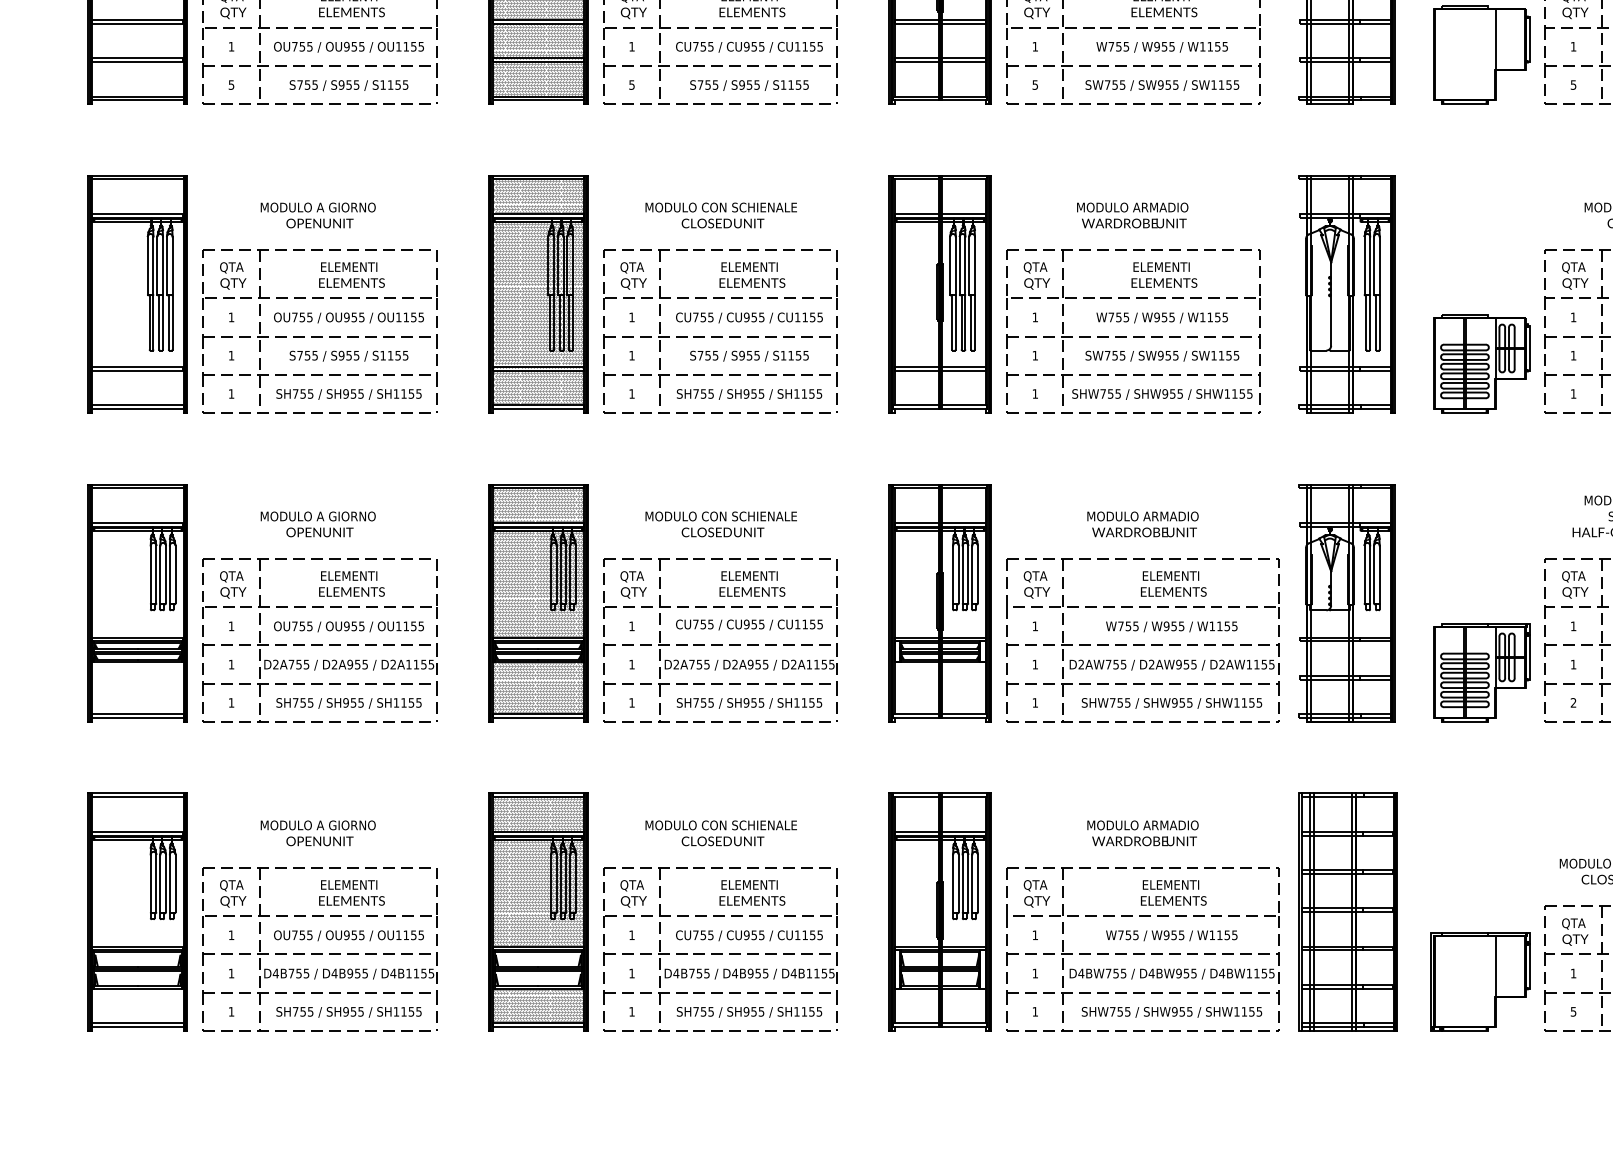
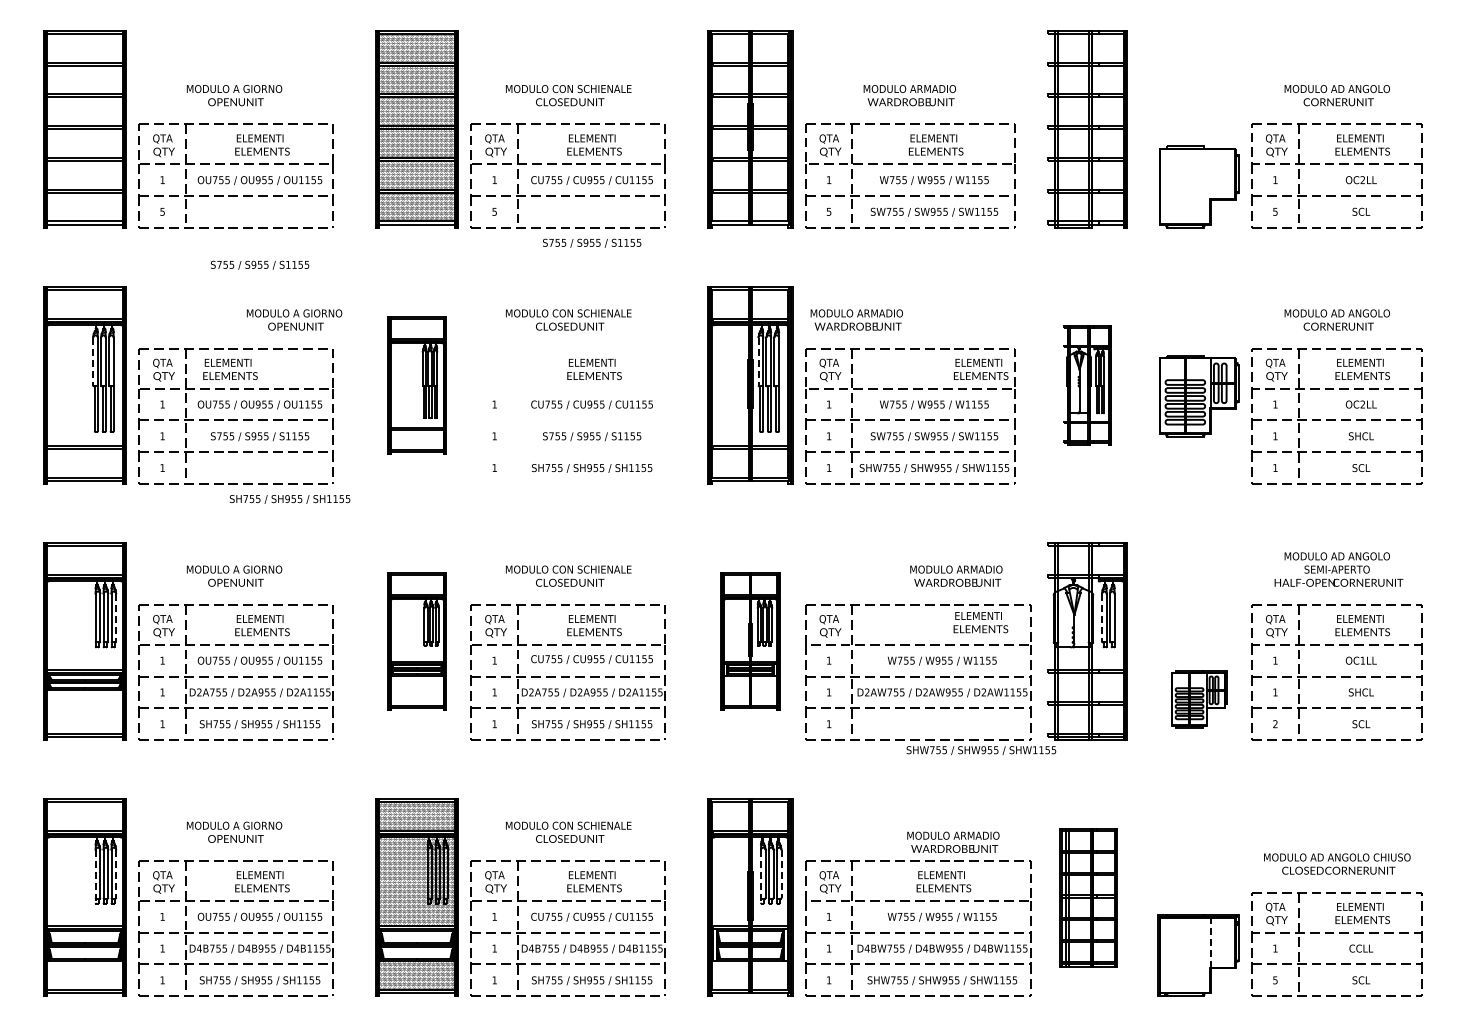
line: (1495, 38) -> (1210, 173), removed
text: (349, 84) -> (260, 264), moved
text: (749, 84) -> (592, 242), moved
text: (318, 214) -> (294, 319), moved
text: (1132, 214) -> (856, 319), moved
line: (148, 265) -> (93, 361), solid -> dashed
line: (950, 265) -> (758, 361), solid -> dashed
text: (351, 275) -> (230, 369), moved
text: (1164, 275) -> (981, 369), moved
part: (537, 294) -> (416, 385), size x0.7
part: (1346, 294) -> (1087, 385), size x0.6
part: (719, 331) -> (567, 416), removed
part: (1482, 364) -> (1199, 396), moved
text: (348, 394) -> (289, 499), moved
text: (1143, 523) -> (956, 575), moved
line: (175, 574) -> (116, 617), solid -> dashed
line: (1365, 574) -> (1102, 617), solid -> dashed
text: (1173, 583) -> (980, 622), moved
part: (537, 603) -> (416, 641), size x0.7
part: (940, 603) -> (750, 641), size x0.7
part: (1482, 673) -> (1199, 699), size x0.7
text: (1172, 703) -> (981, 750), moved
text: (1143, 832) -> (953, 841), moved
line: (175, 882) -> (116, 873), solid -> dashed
line: (977, 882) -> (781, 873), solid -> dashed
line: (150, 886) -> (95, 876), solid -> dashed
line: (952, 886) -> (760, 876), solid -> dashed
part: (1348, 911) -> (1088, 897), size x0.7
line: (1495, 966) -> (1210, 942), solid -> dashed

